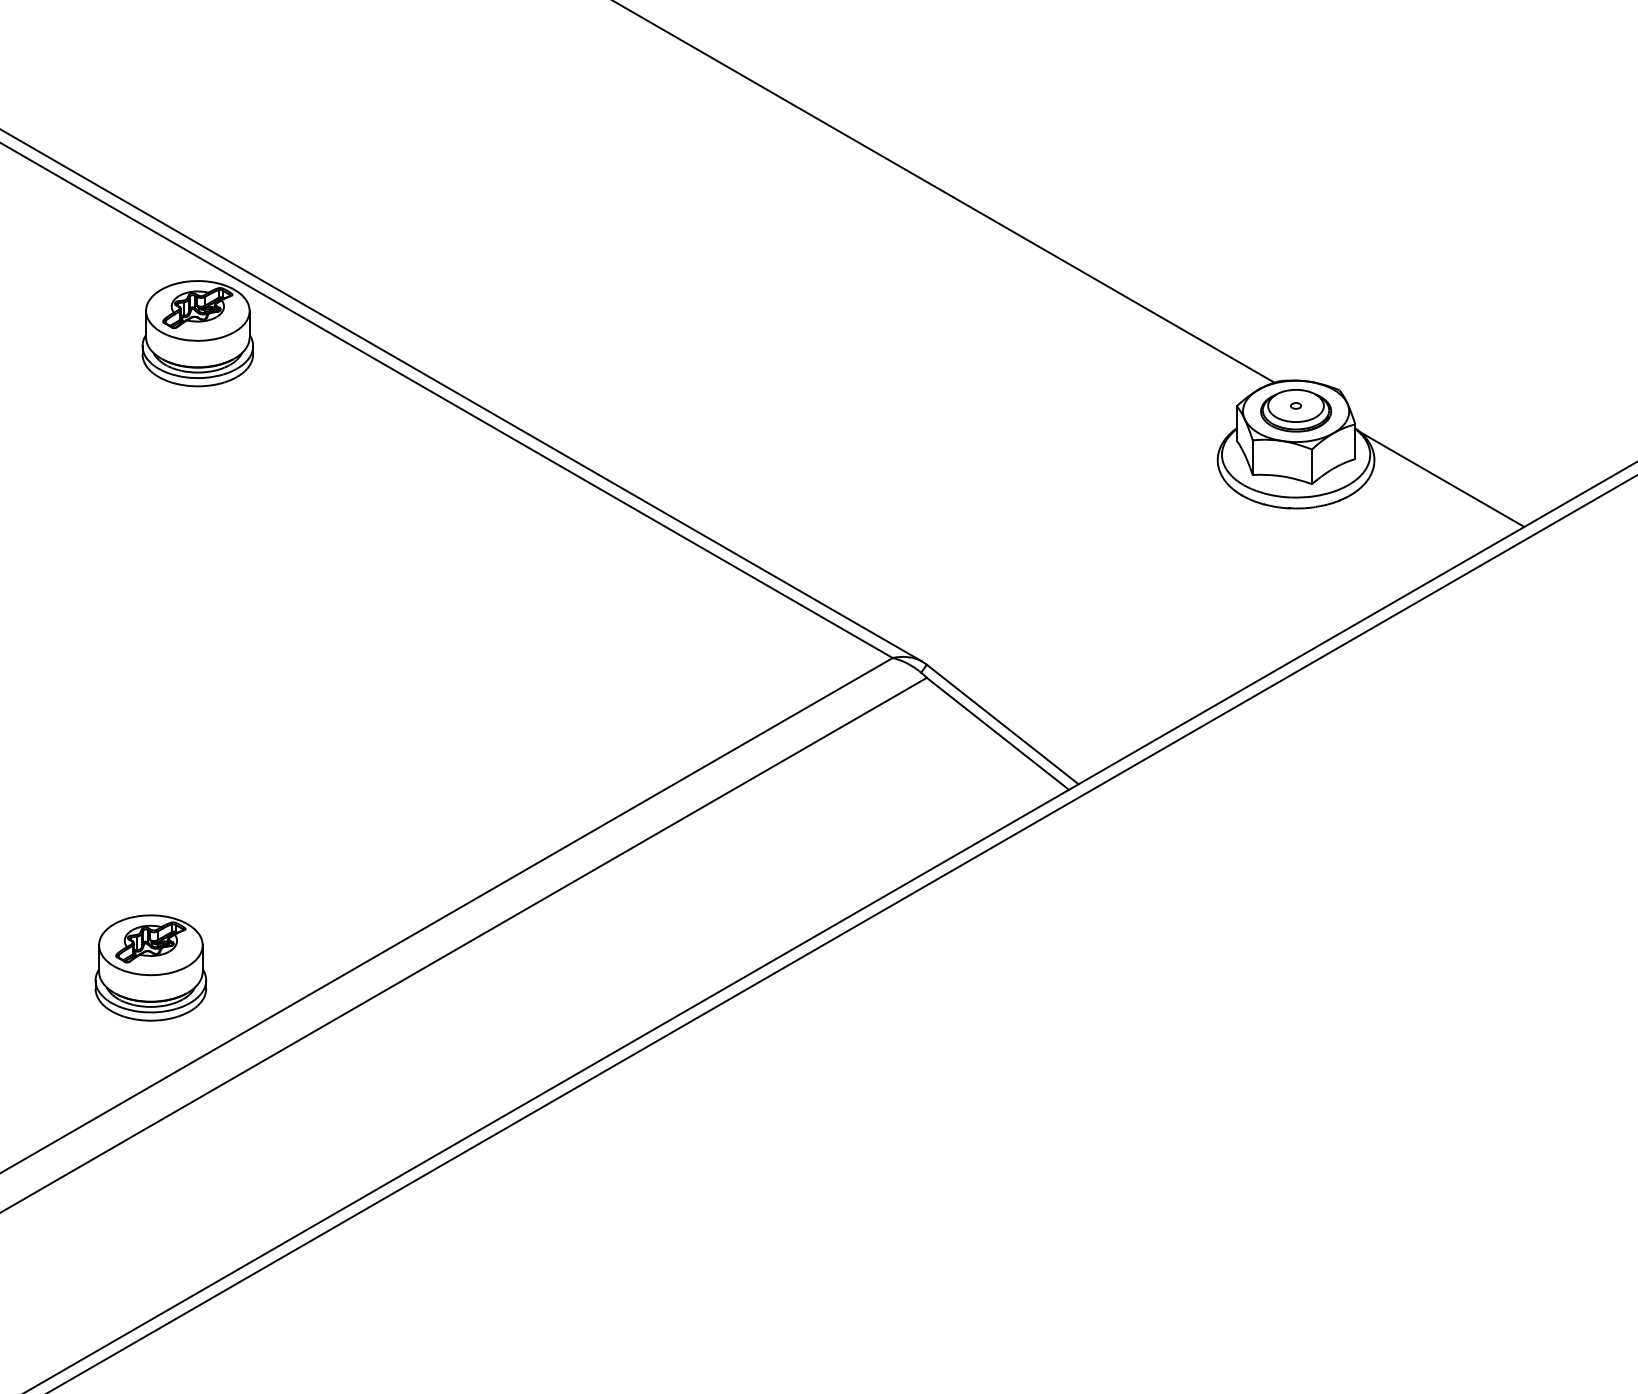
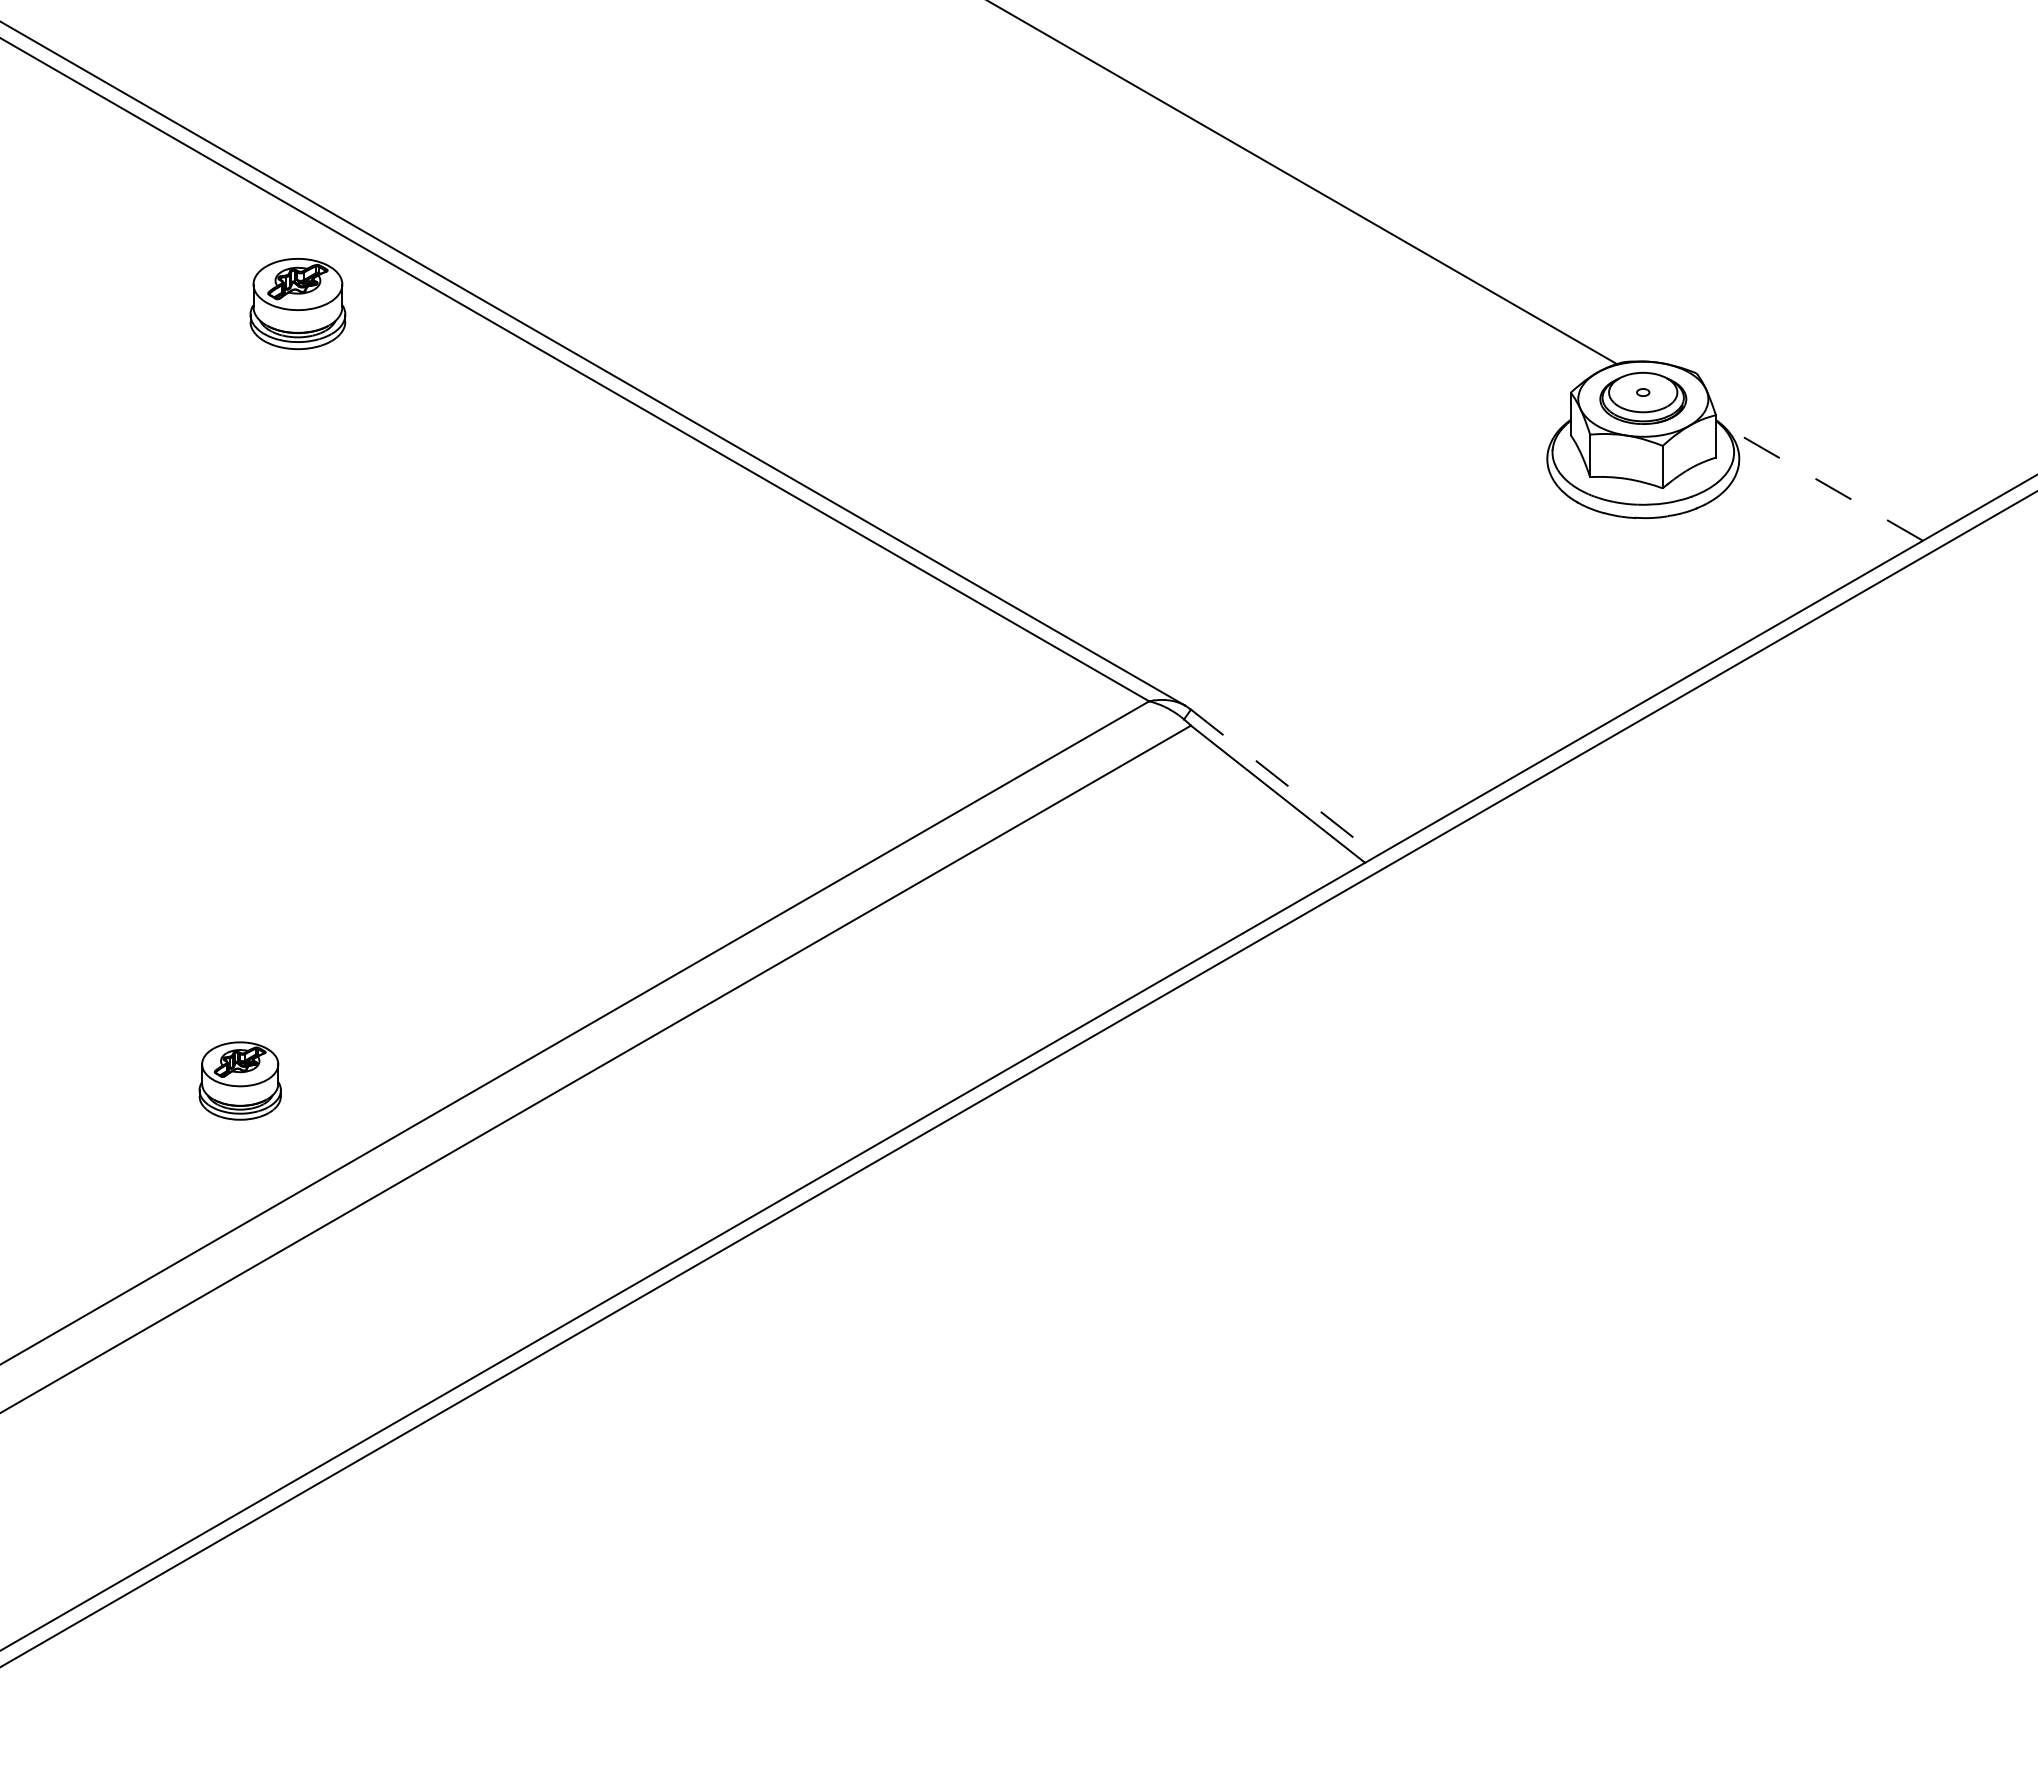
part: (197, 333) -> (297, 303), size x0.7
line: (1441, 479) -> (1821, 482), solid -> dashed
line: (1003, 725) -> (1284, 783), solid -> dashed
part: (150, 967) -> (239, 1080), size x0.6

